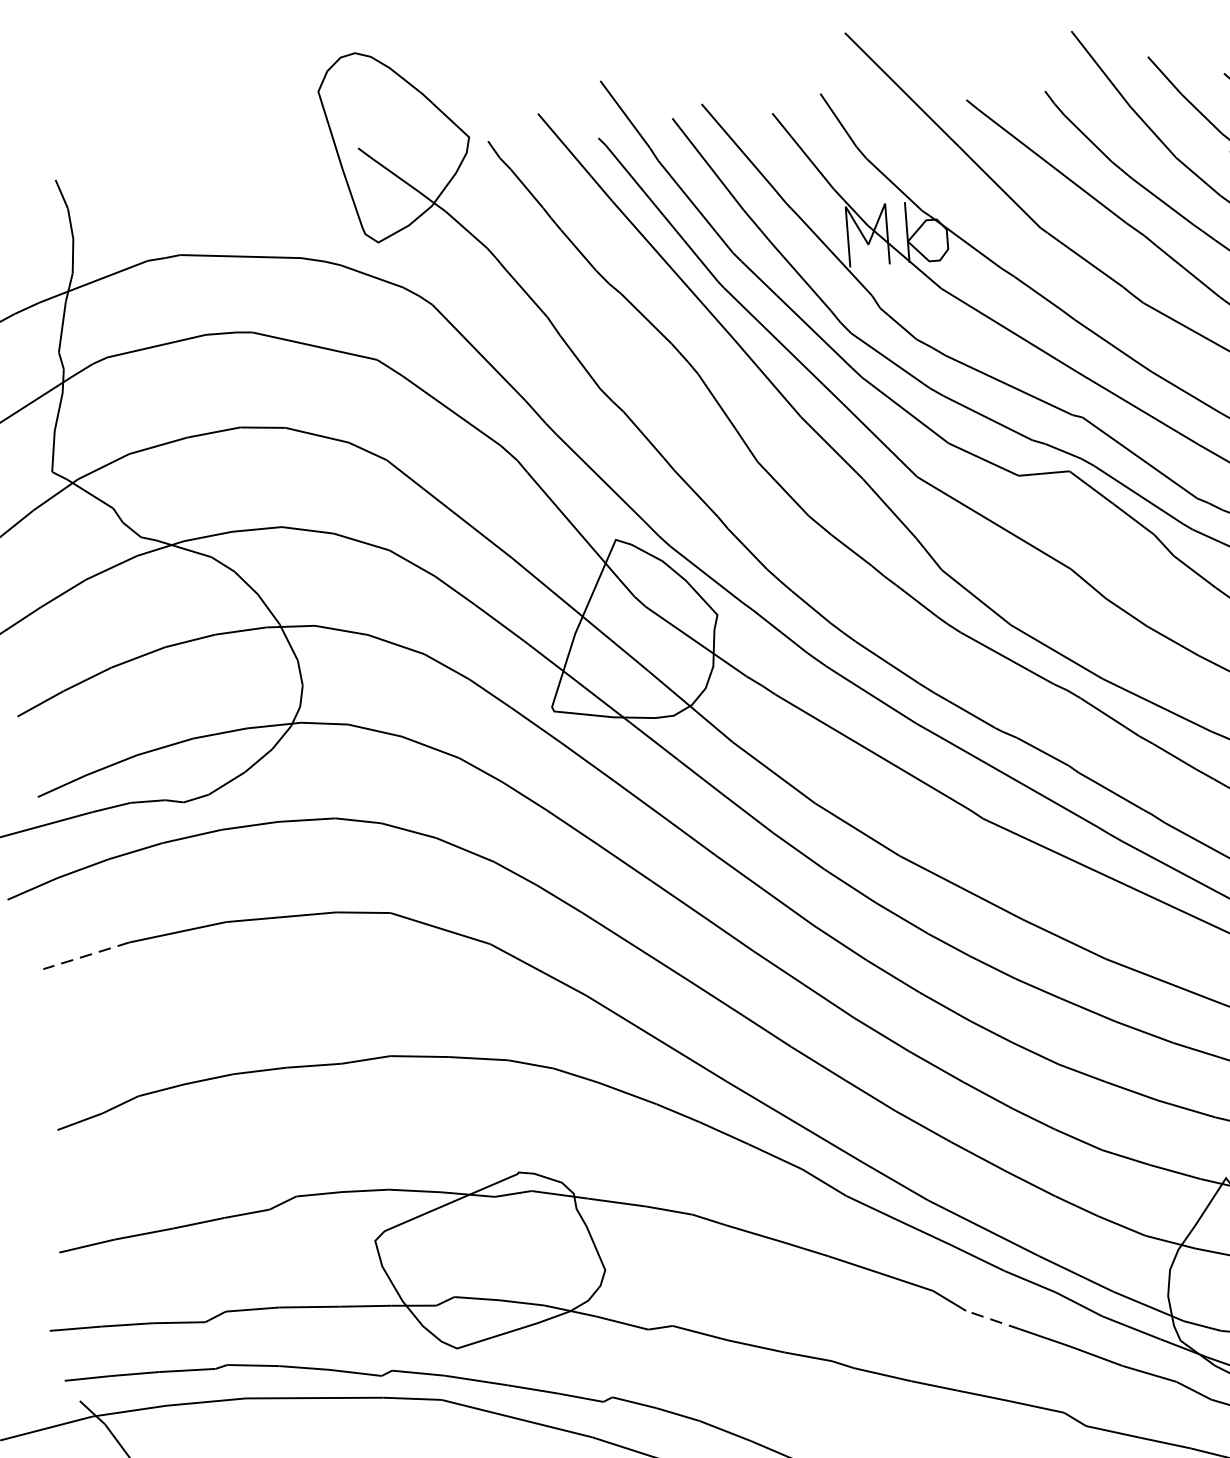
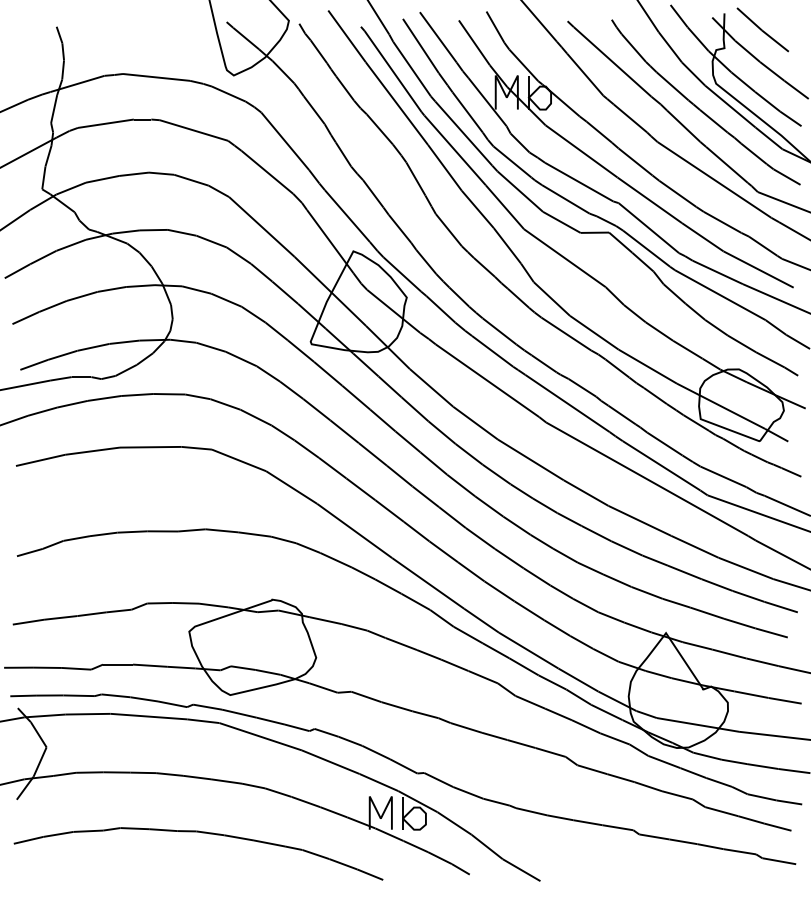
line: (86, 956) -> (40, 460), dashed -> solid
line: (991, 1320) -> (529, 702), dashed -> solid

